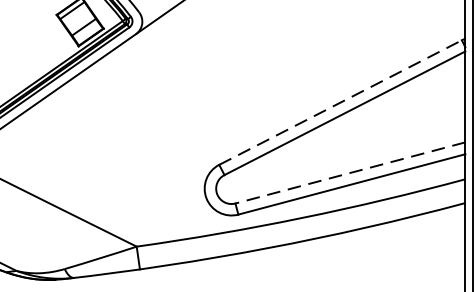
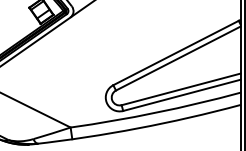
line: (341, 101) -> (176, 52), dashed -> solid
line: (349, 173) -> (180, 89), dashed -> solid

